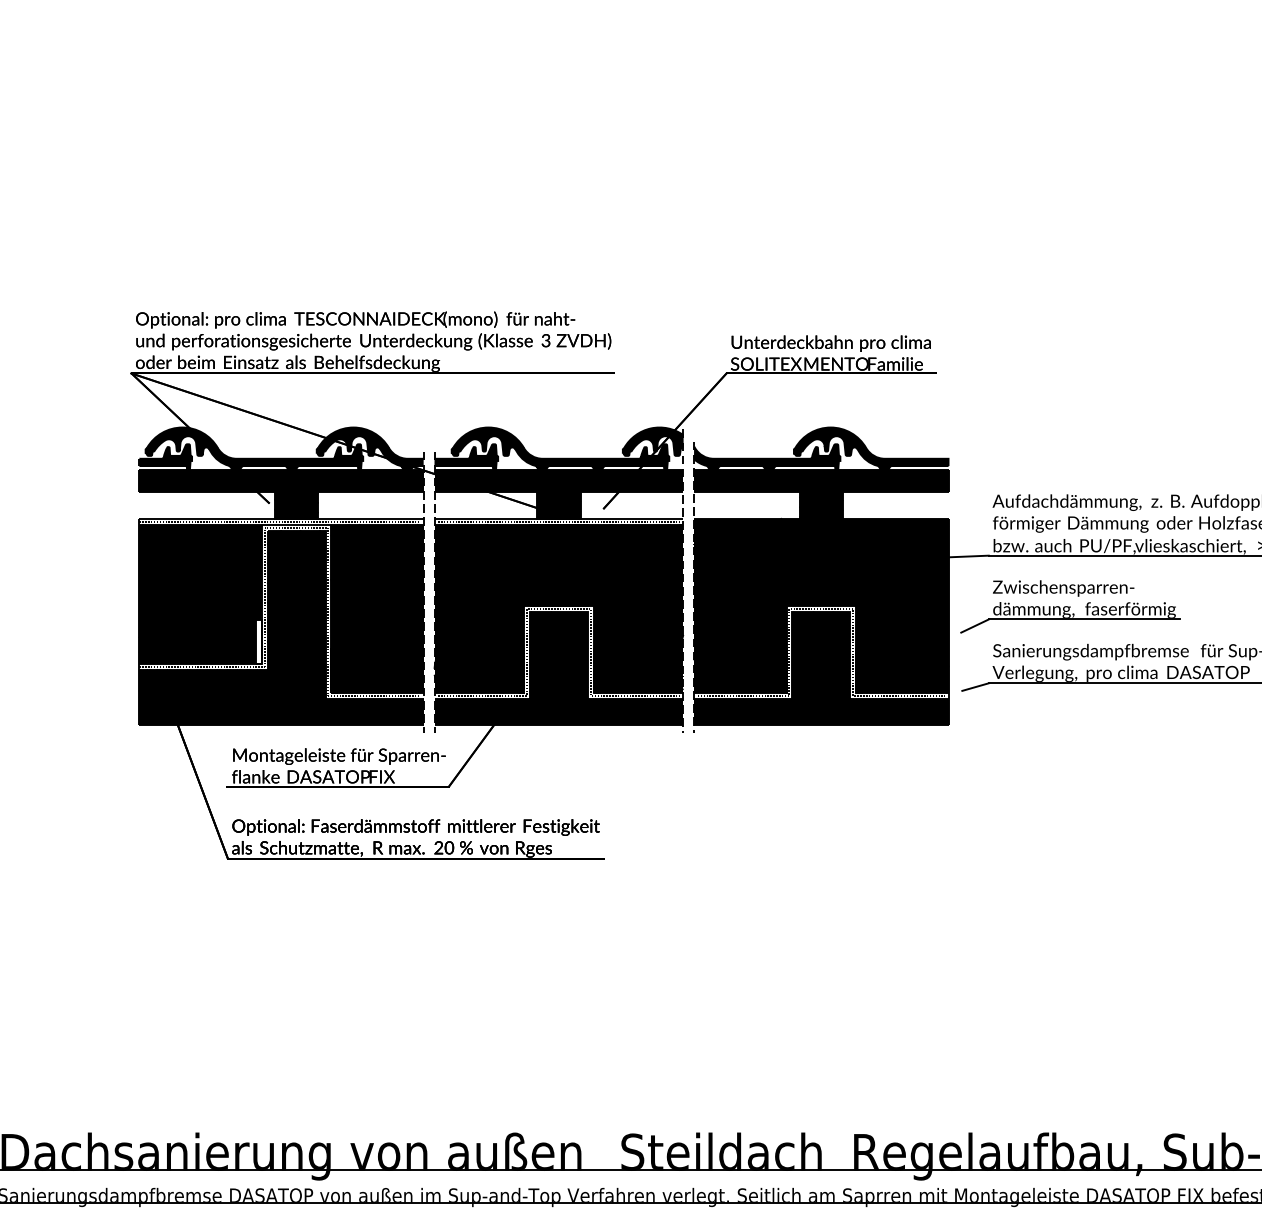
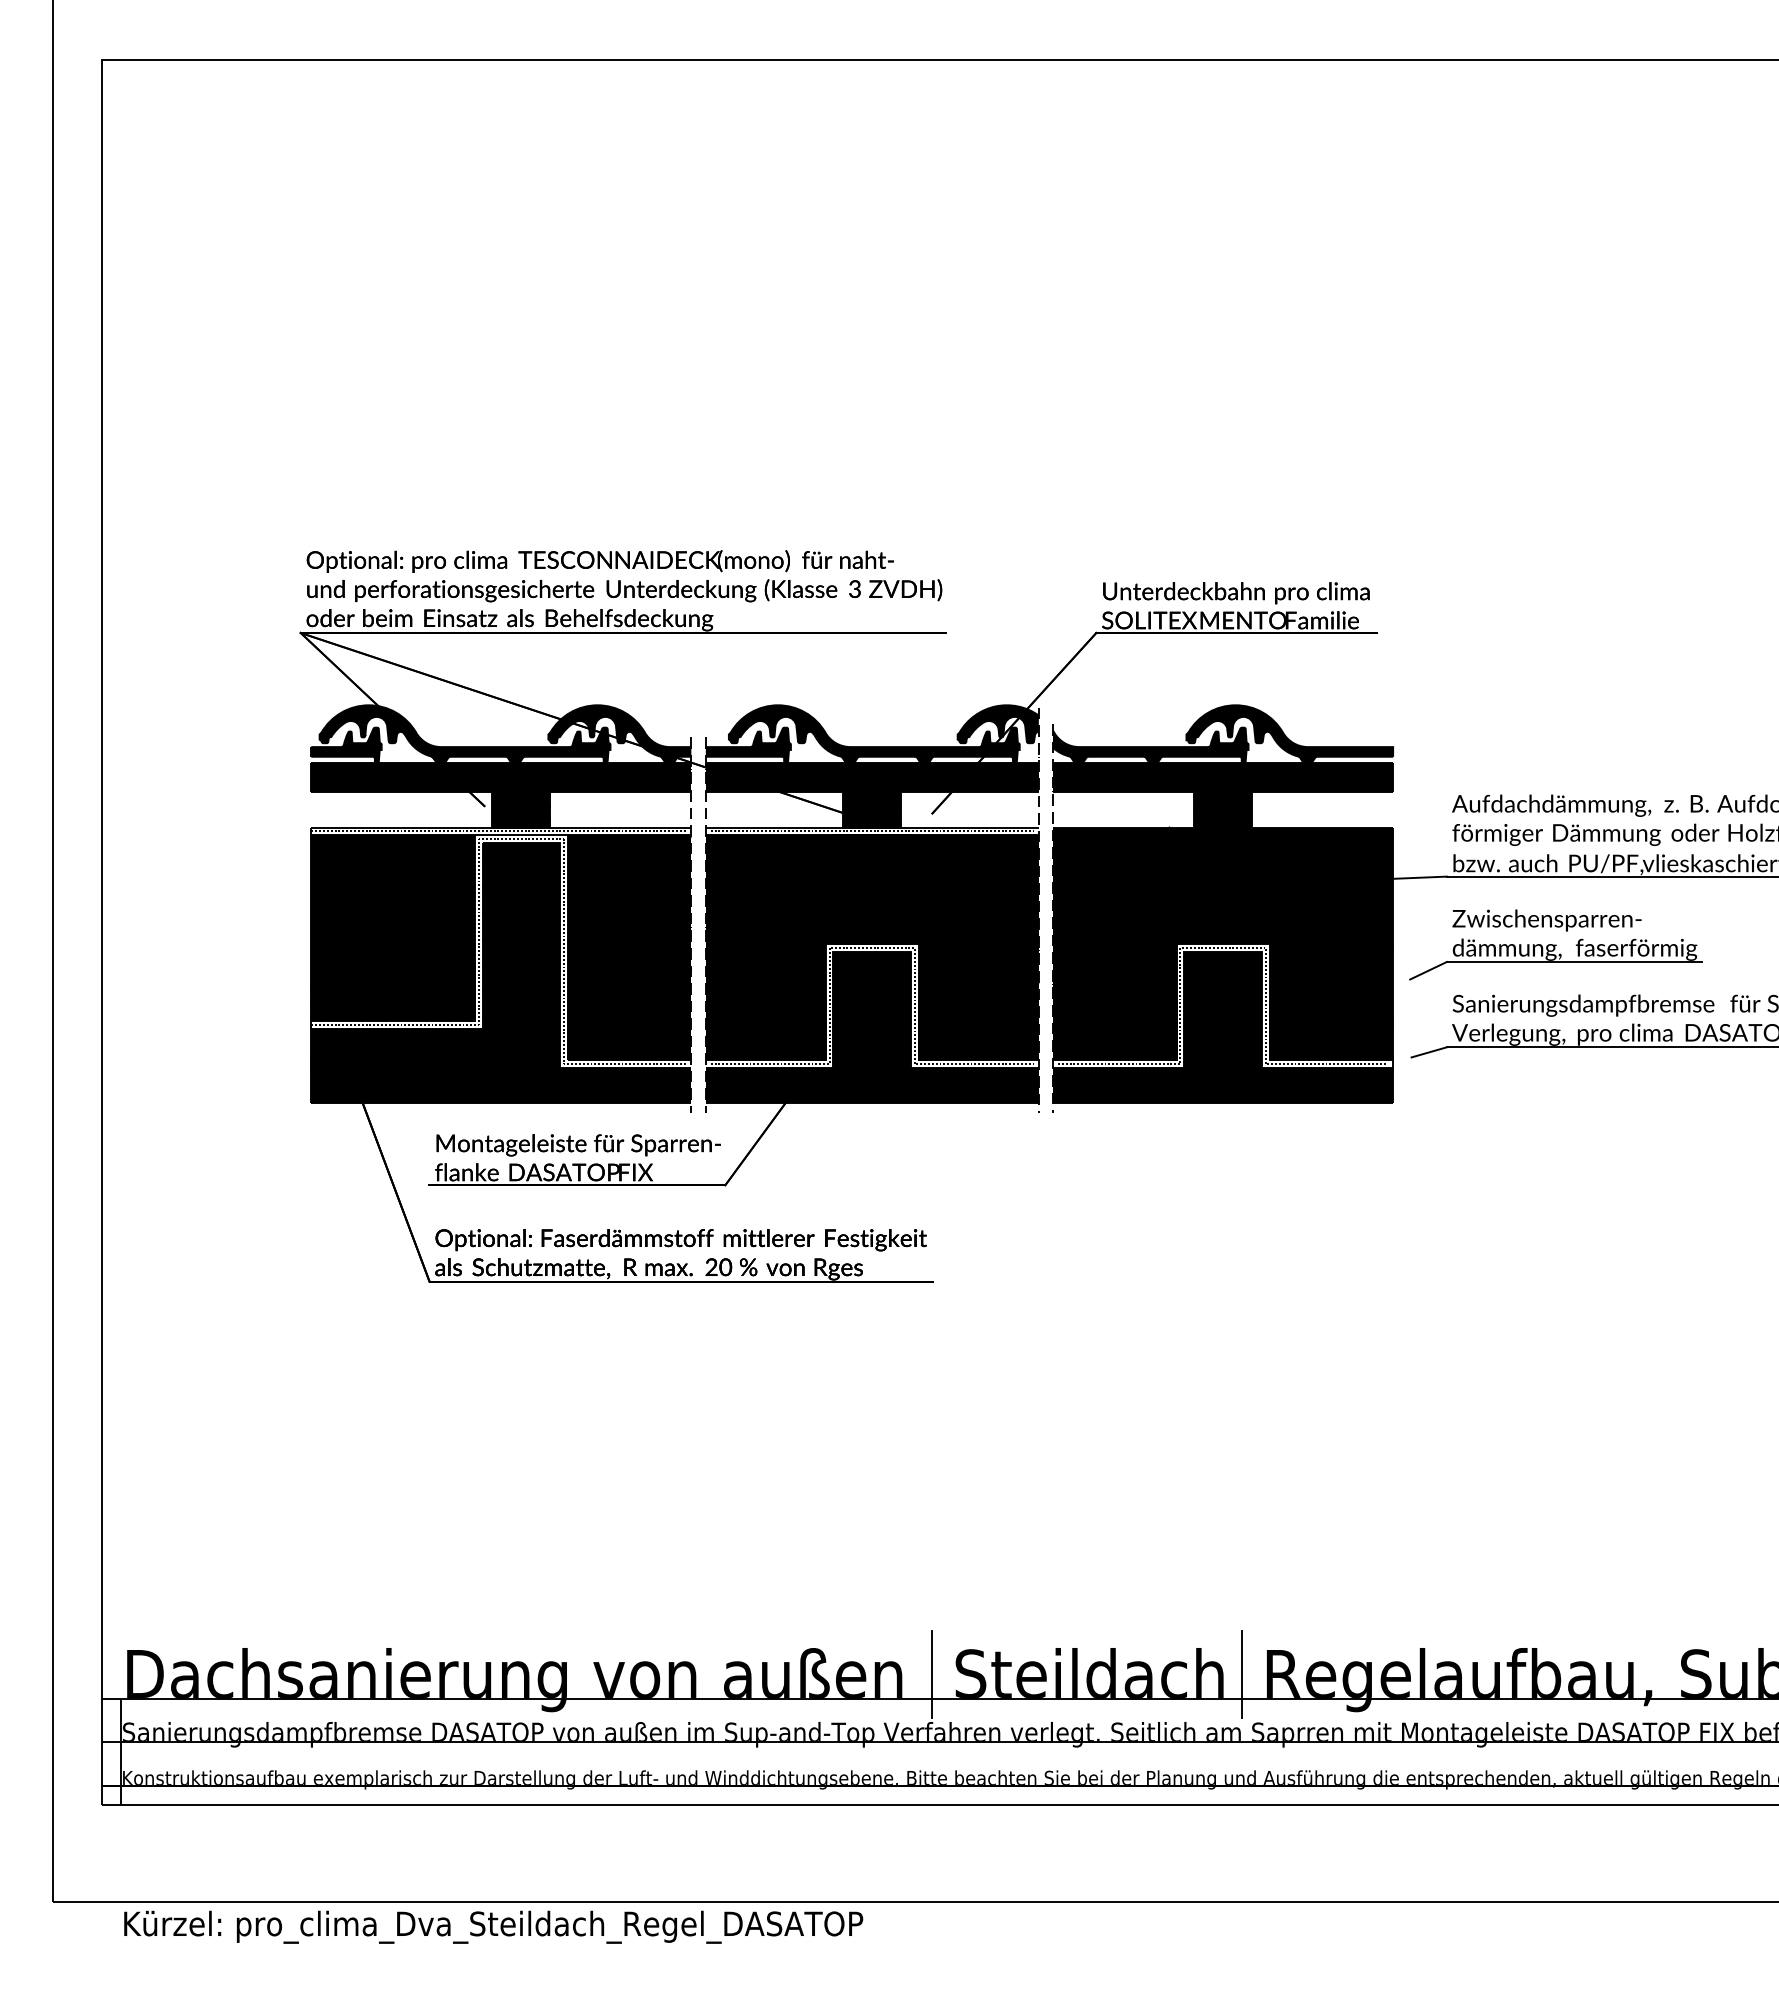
fill: (258, 642) -> (470, 992), added
line: (604, 1151) -> (932, 1673), added
line: (835, 1151) -> (1241, 1673), added

